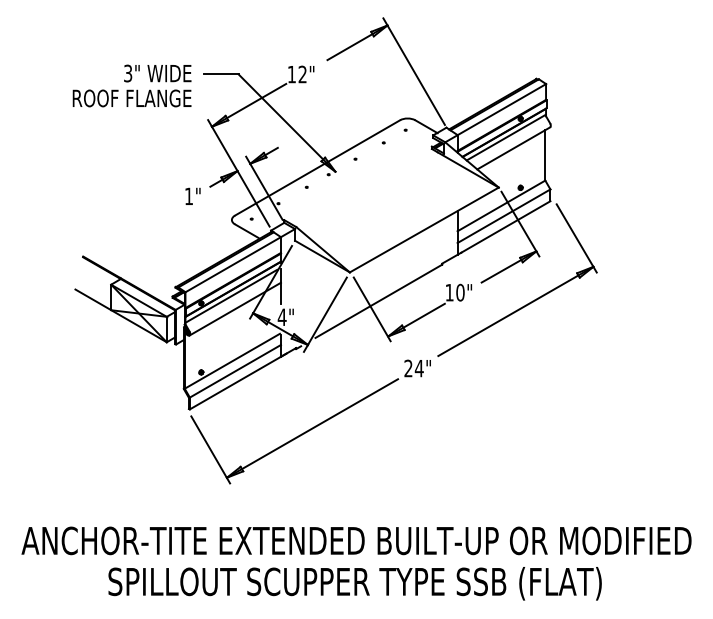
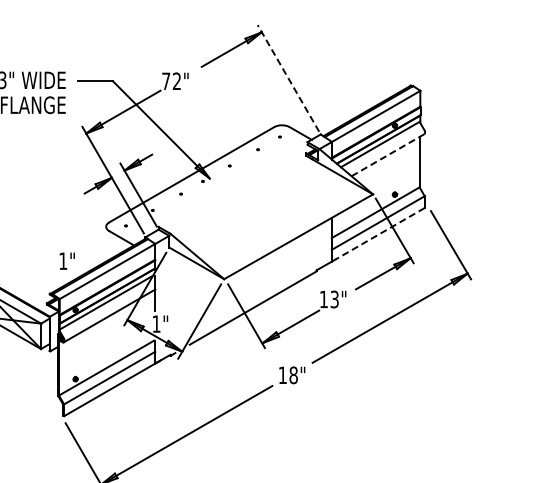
line: (414, 71) -> (288, 78), solid -> dashed
text: (291, 74) -> (165, 81), 12" -> 72"
line: (513, 148) -> (387, 155), solid -> dashed
text: (192, 195) -> (66, 260), moved
line: (505, 227) -> (379, 234), solid -> dashed
text: (460, 292) -> (334, 299), 10" -> 13"
text: (281, 316) -> (155, 323), 4" -> 1"
text: (413, 368) -> (287, 375), 24" -> 18"

